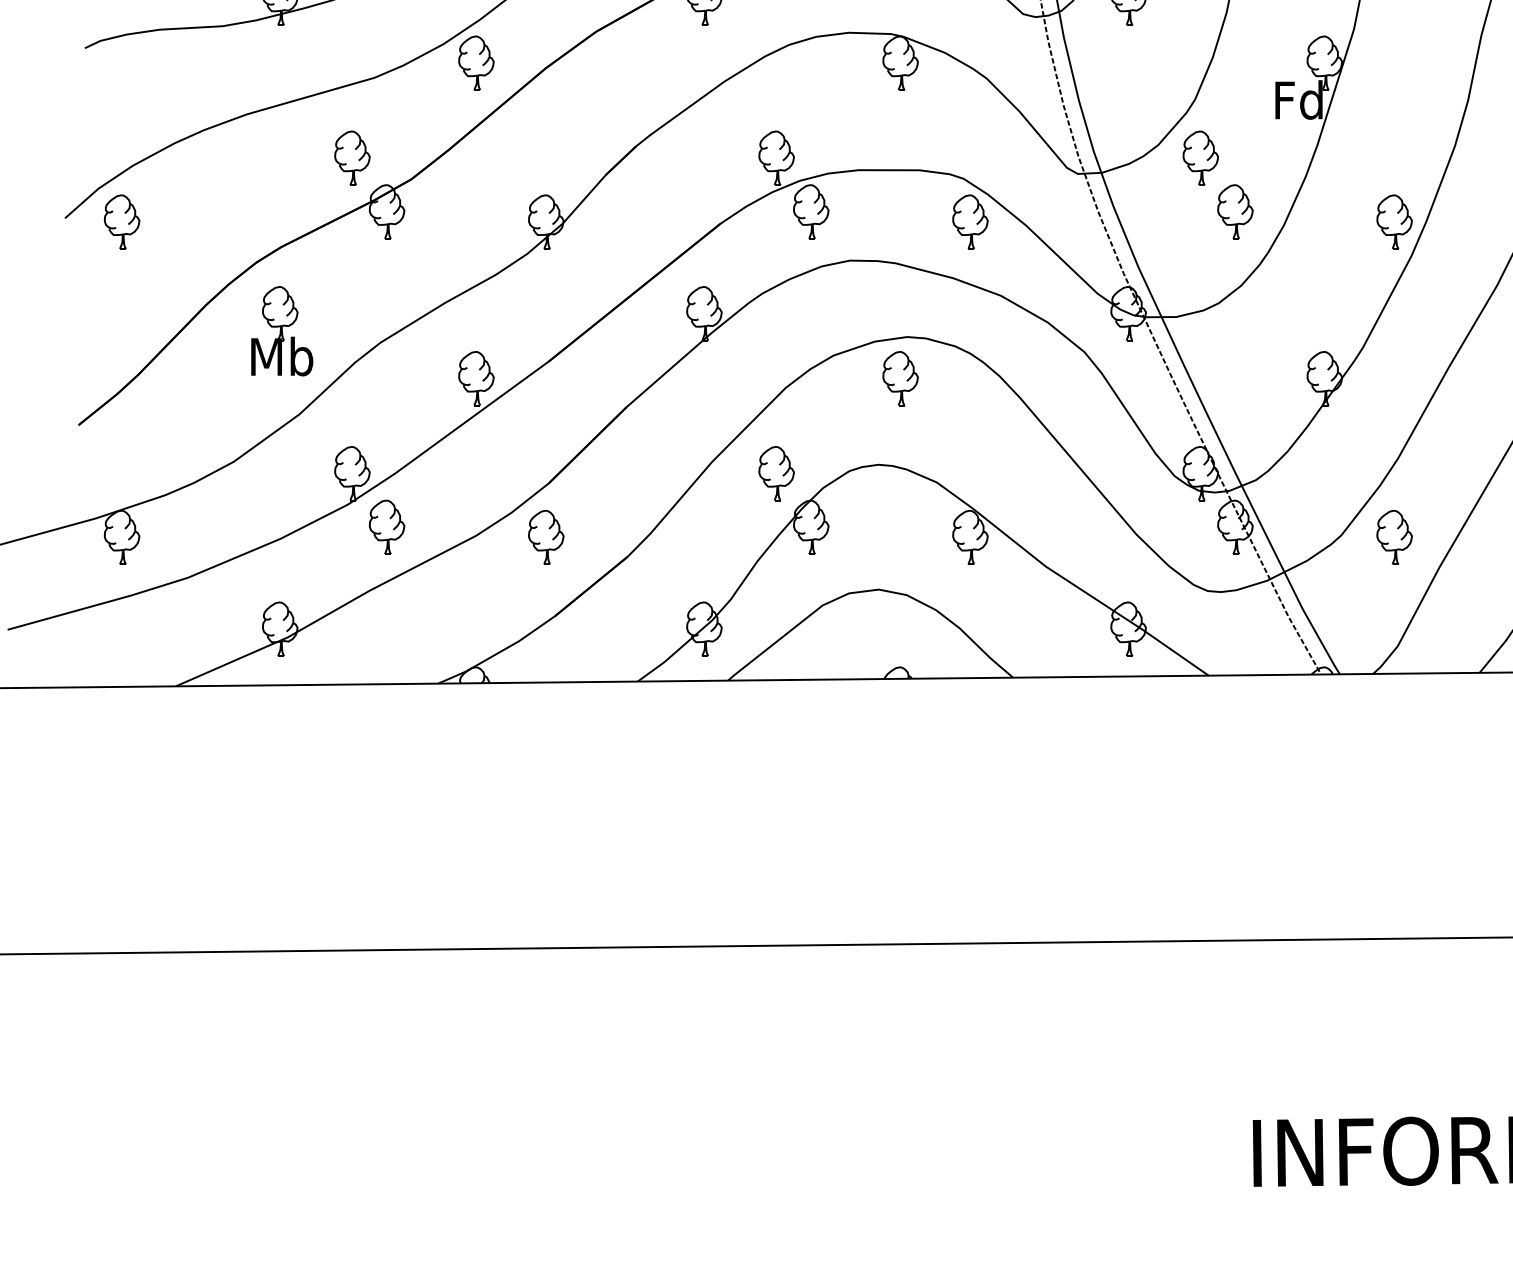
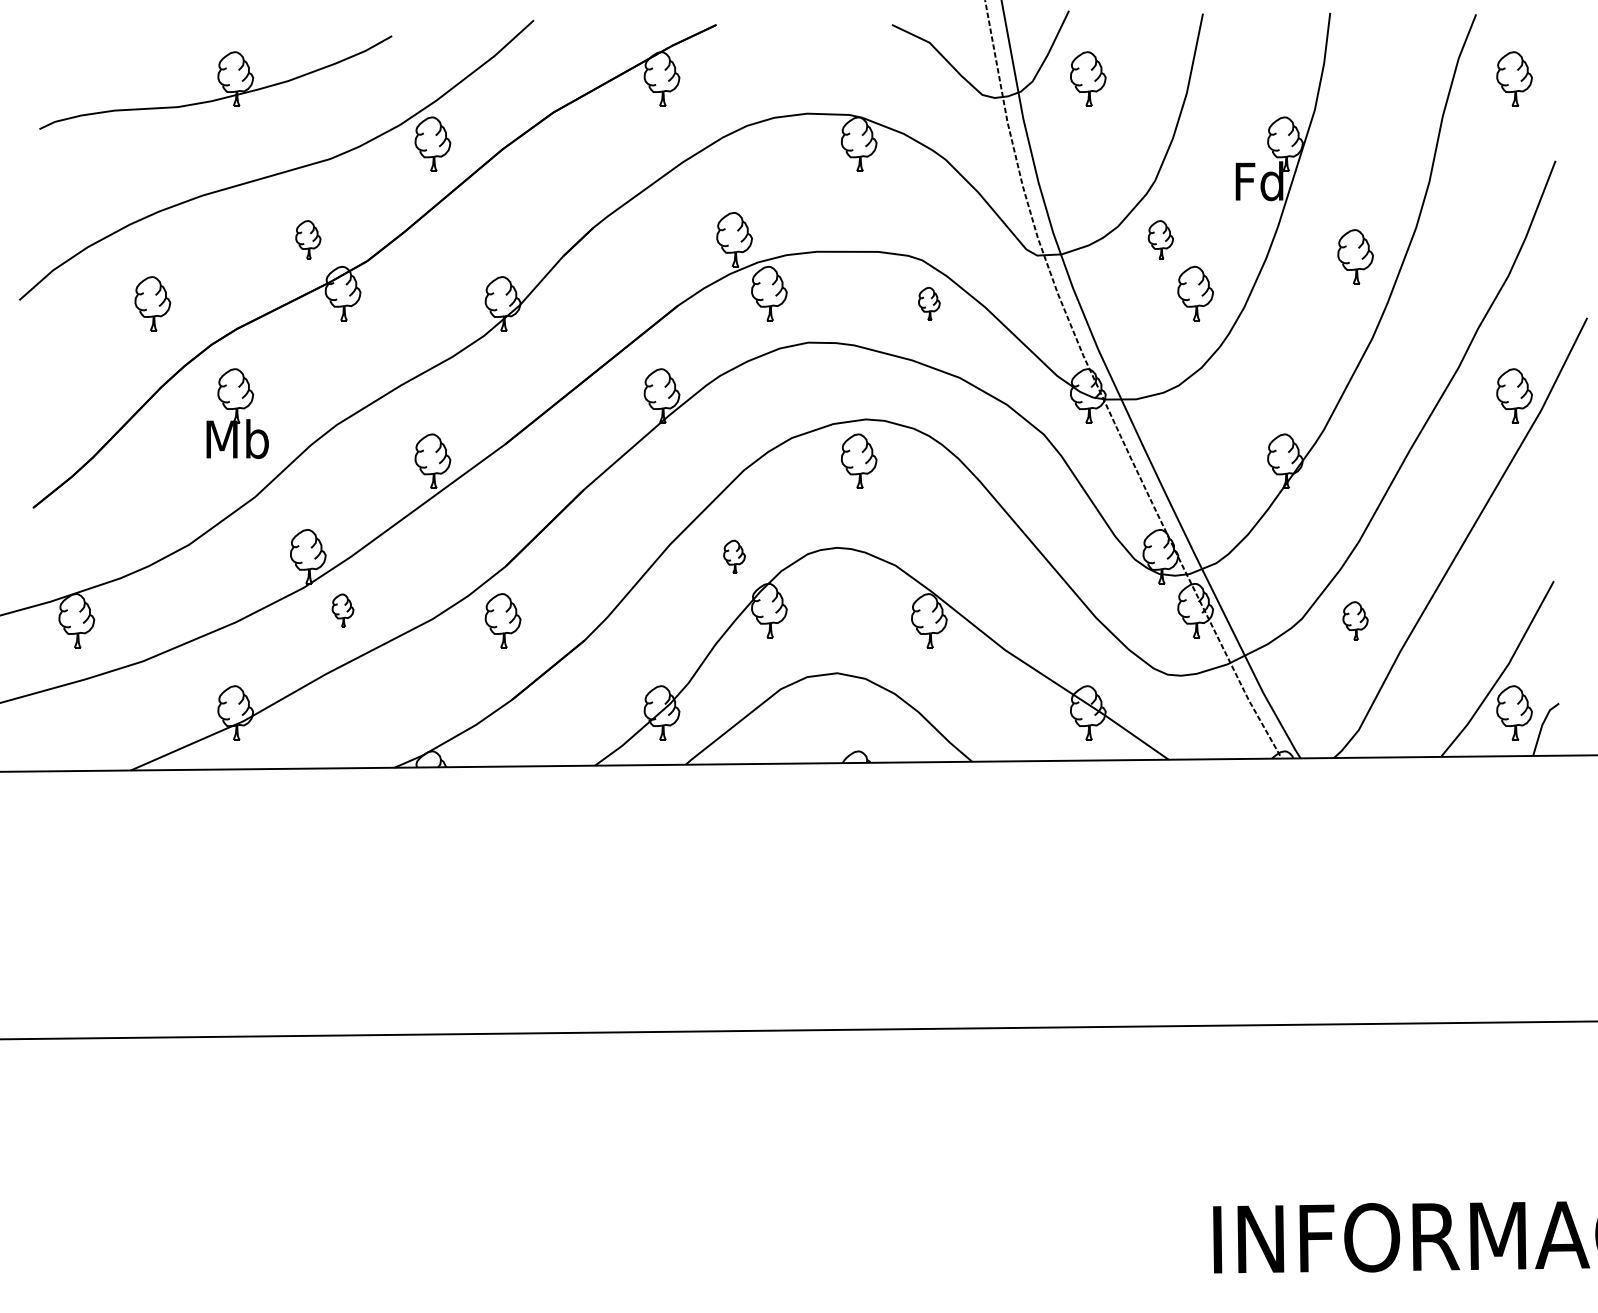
part: (352, 157) -> (308, 239), size x0.7
part: (1200, 157) -> (1160, 239), size x0.7
part: (121, 221) -> (152, 303), moved
part: (970, 221) -> (929, 303), size x0.6
part: (1394, 221) -> (1355, 256), moved
part: (776, 473) -> (734, 556), size x0.6
part: (386, 527) -> (342, 610), size x0.6
part: (1394, 537) -> (1355, 620), size x0.7

